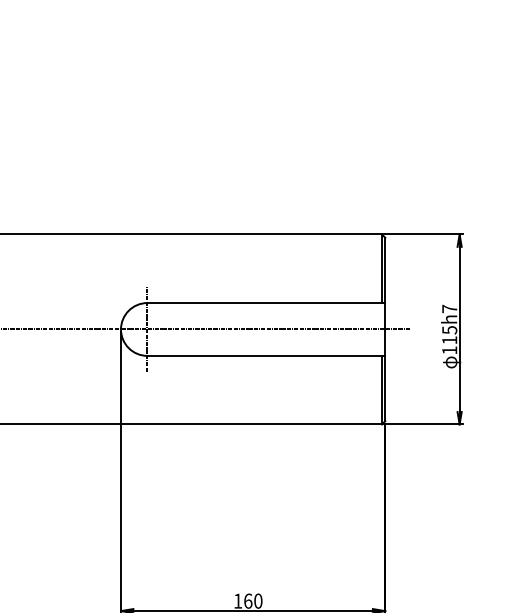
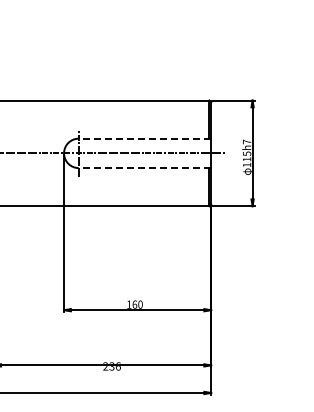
line: (265, 302) -> (144, 138), solid -> dashed
line: (265, 356) -> (144, 168), solid -> dashed

